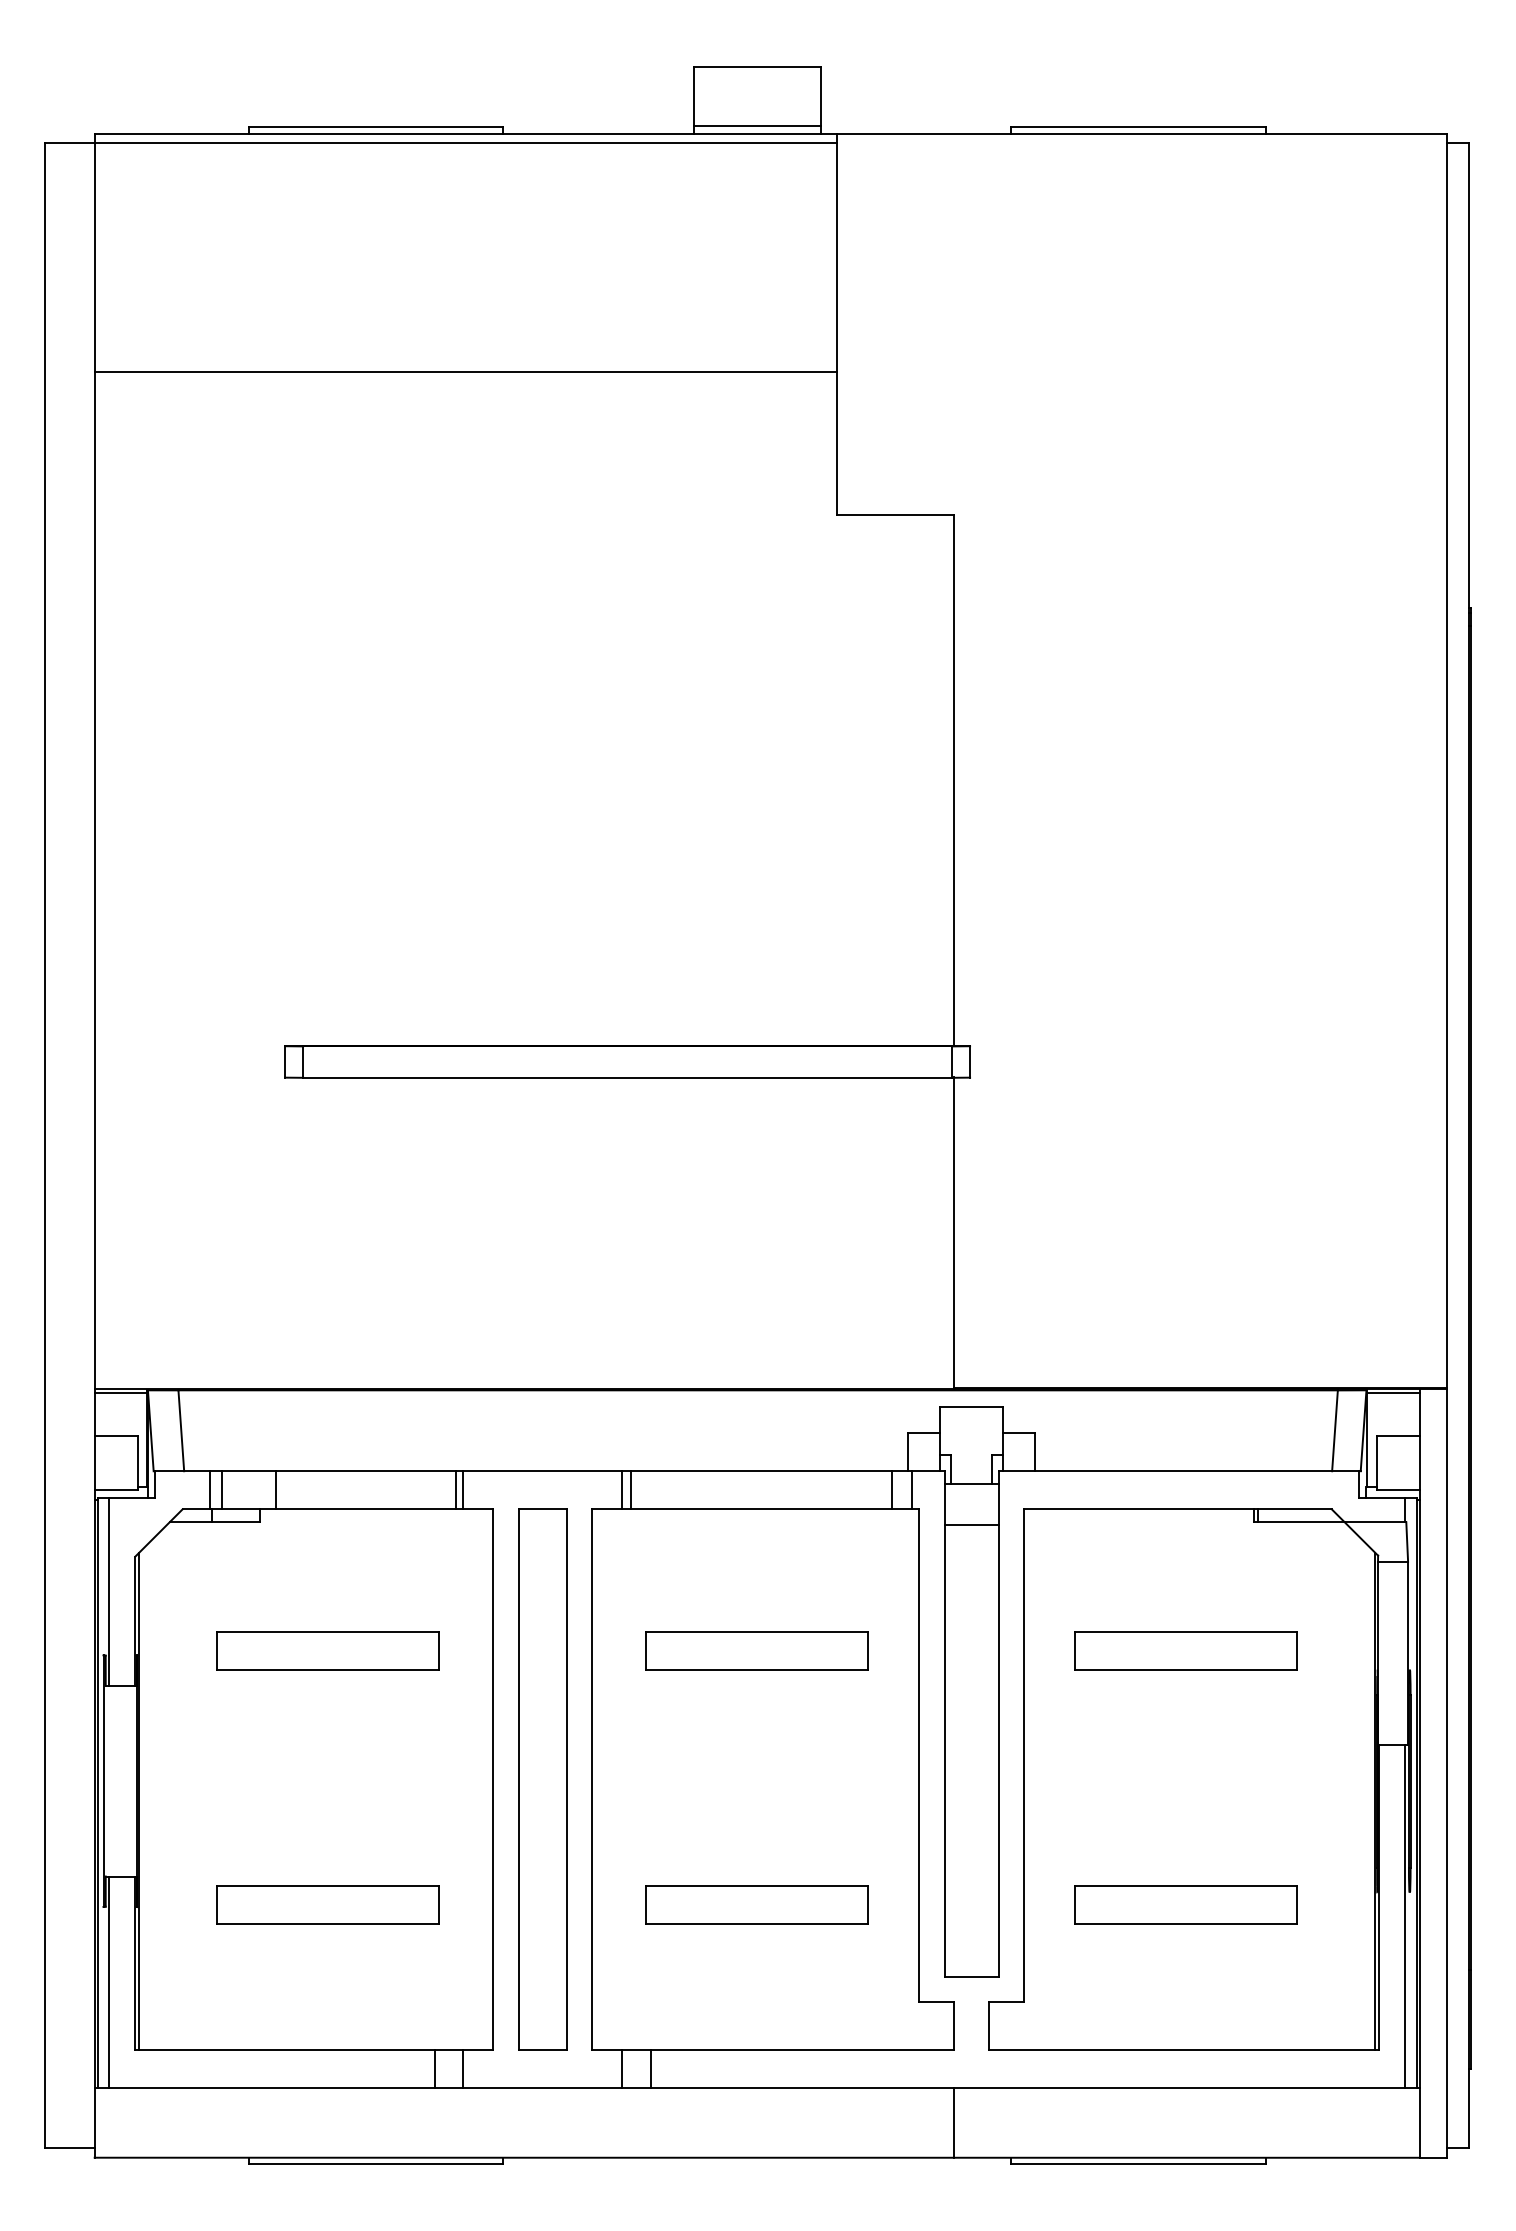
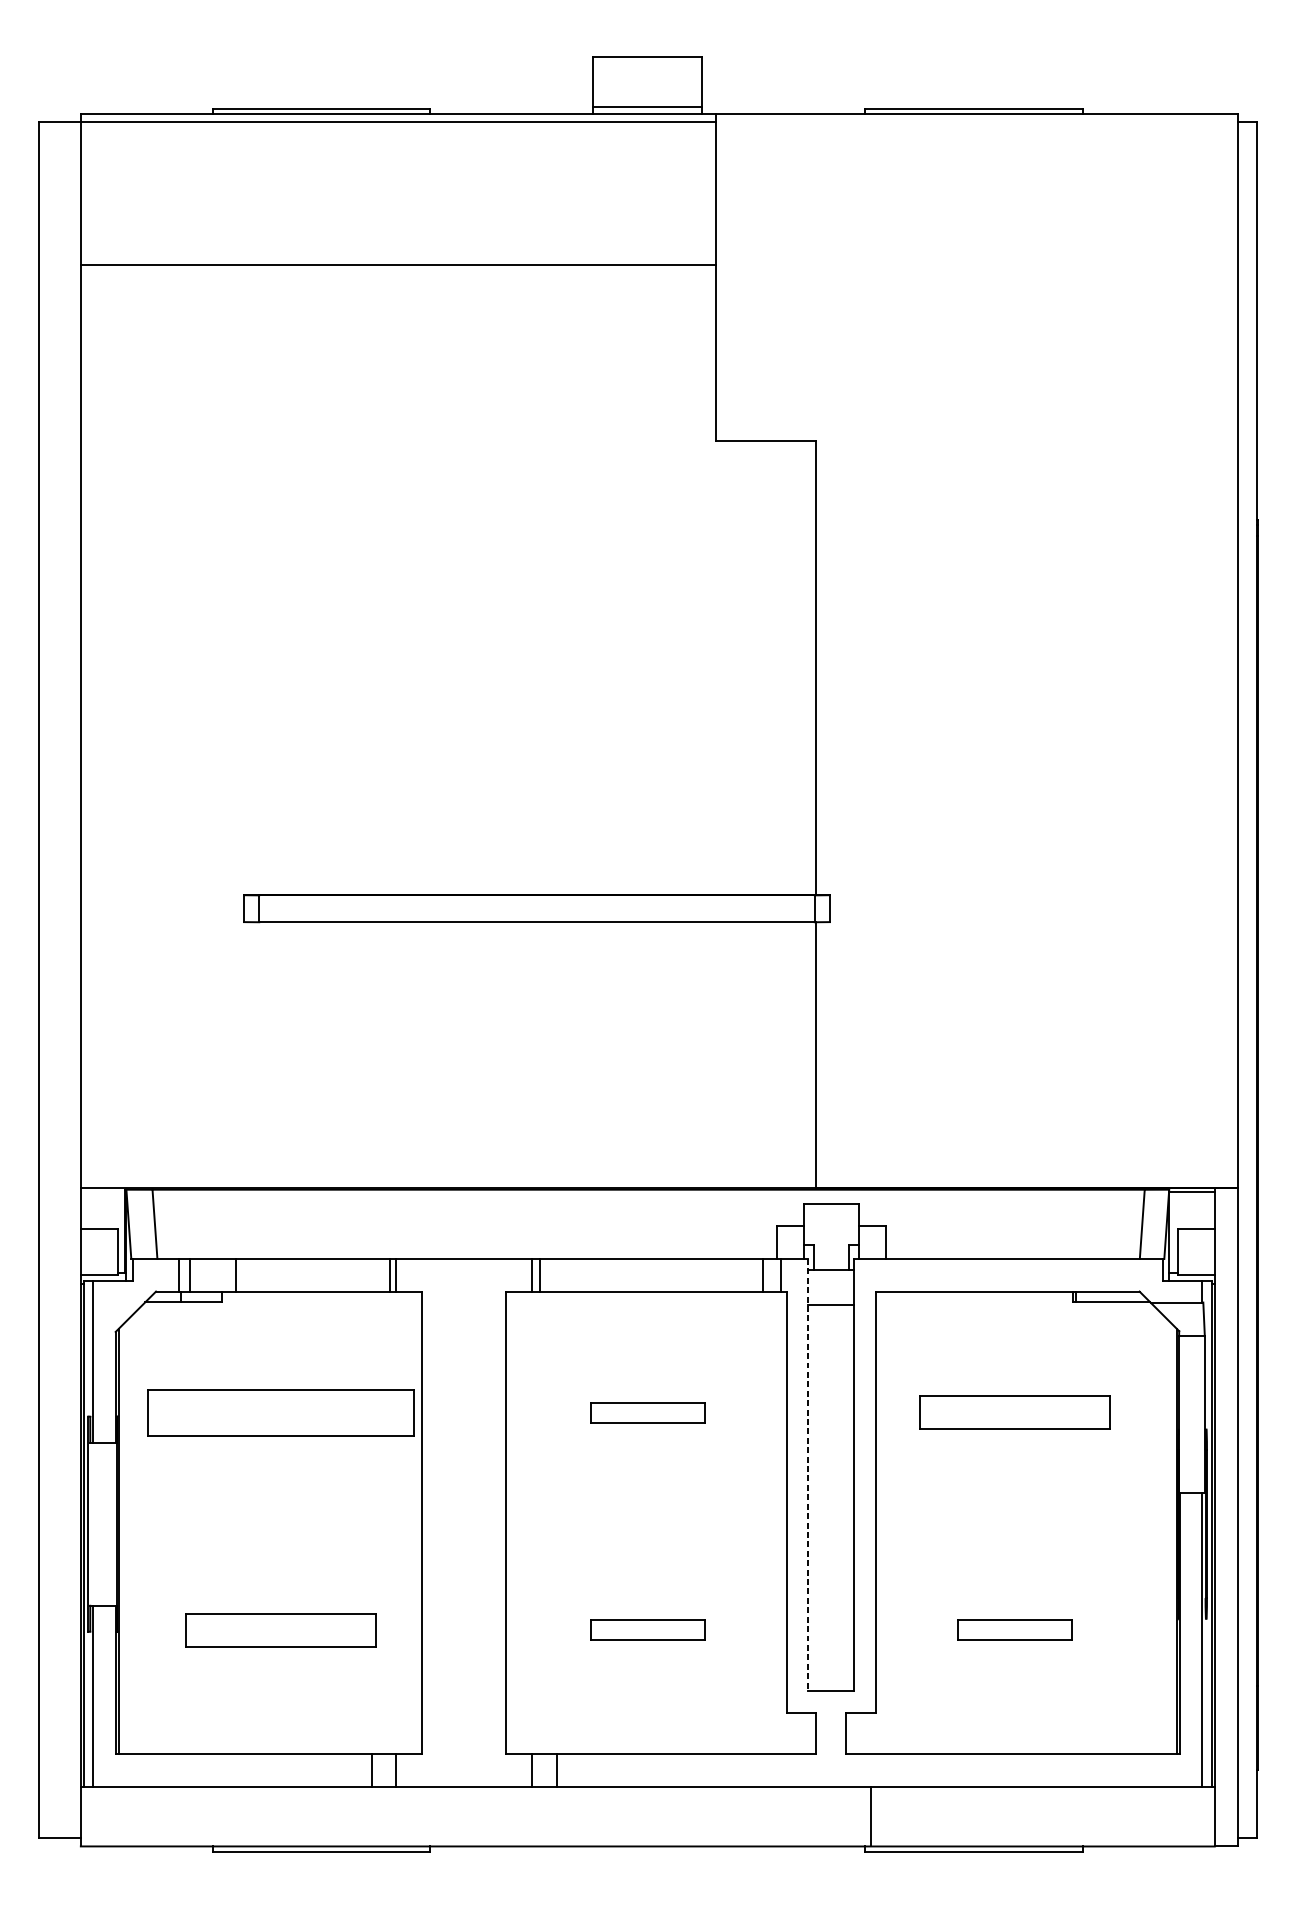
line: (465, 371) -> (398, 264), moved
line: (120, 1393) -> (102, 1192), removed
part: (327, 1650) -> (280, 1412), size x1.4
part: (756, 1650) -> (647, 1412), size x0.6
line: (944, 1723) -> (808, 1474), solid -> dashed
part: (542, 1779) -> (464, 1522), removed
part: (756, 1904) -> (647, 1629), size x0.6
part: (1185, 1904) -> (1014, 1629), size x0.6
line: (954, 2122) -> (871, 1816), moved

